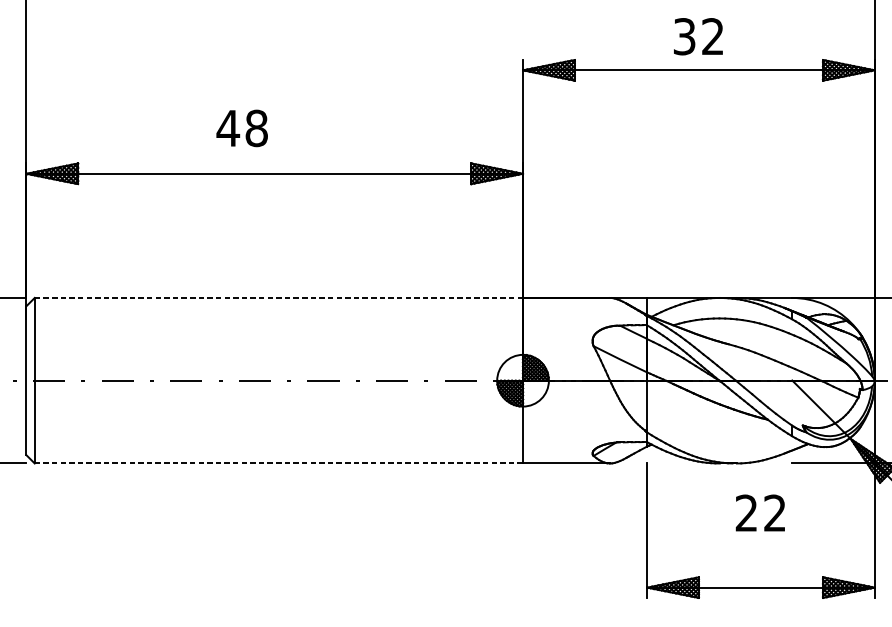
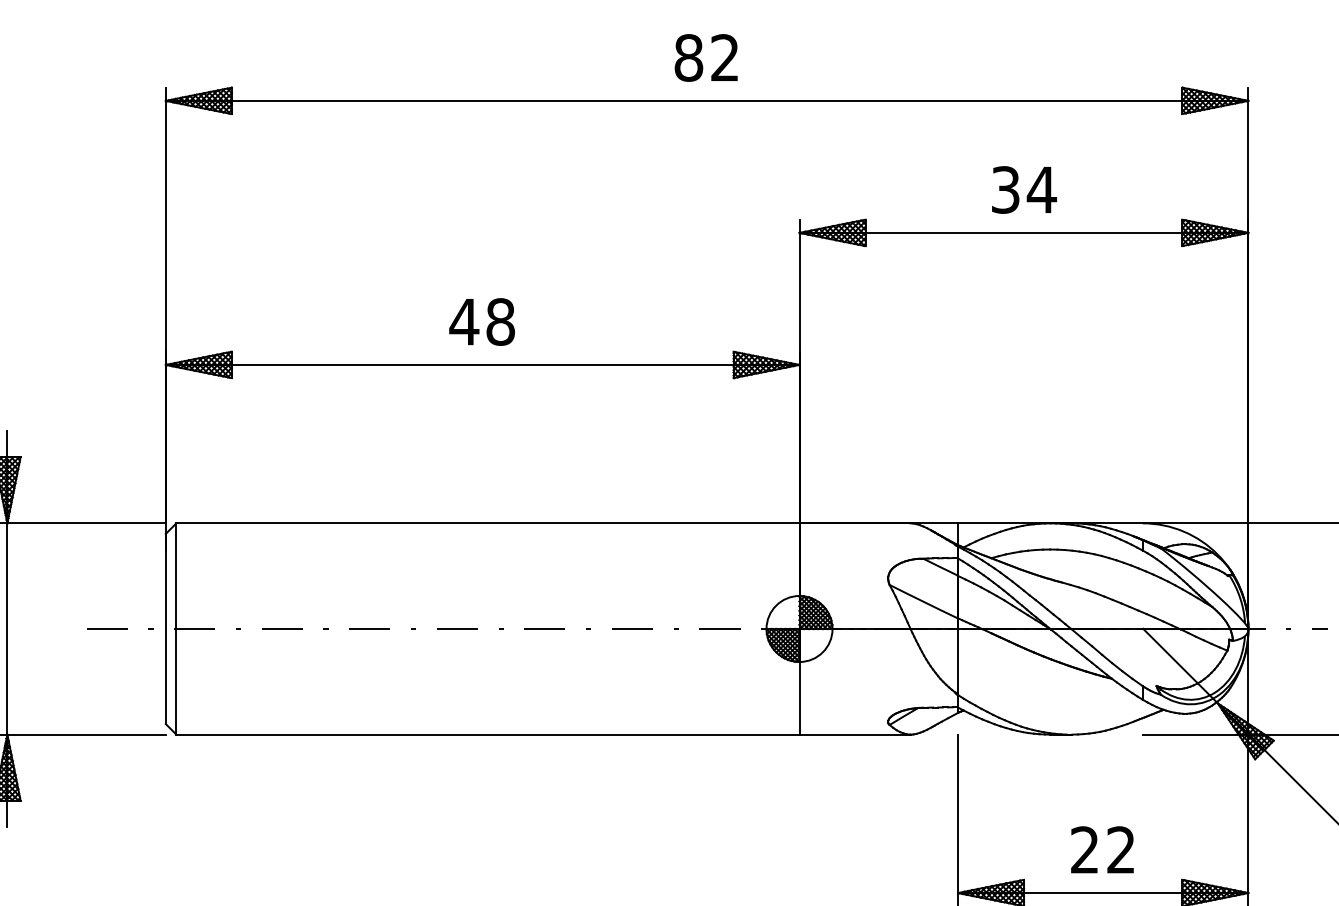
text: (712, 36) -> (1041, 189), 32 -> 34
text: (241, 128) -> (481, 321), moved
line: (278, 298) -> (487, 523), dashed -> solid
line: (278, 463) -> (487, 734), dashed -> solid
text: (760, 512) -> (1102, 849), moved

